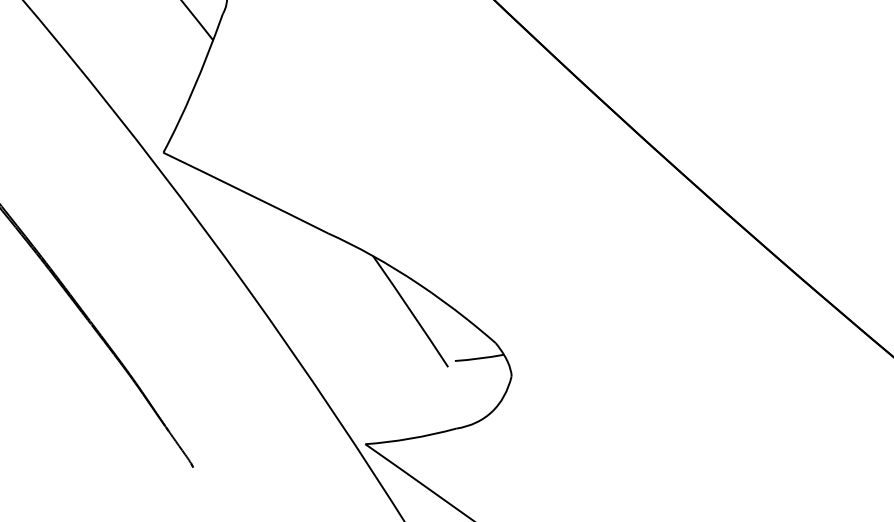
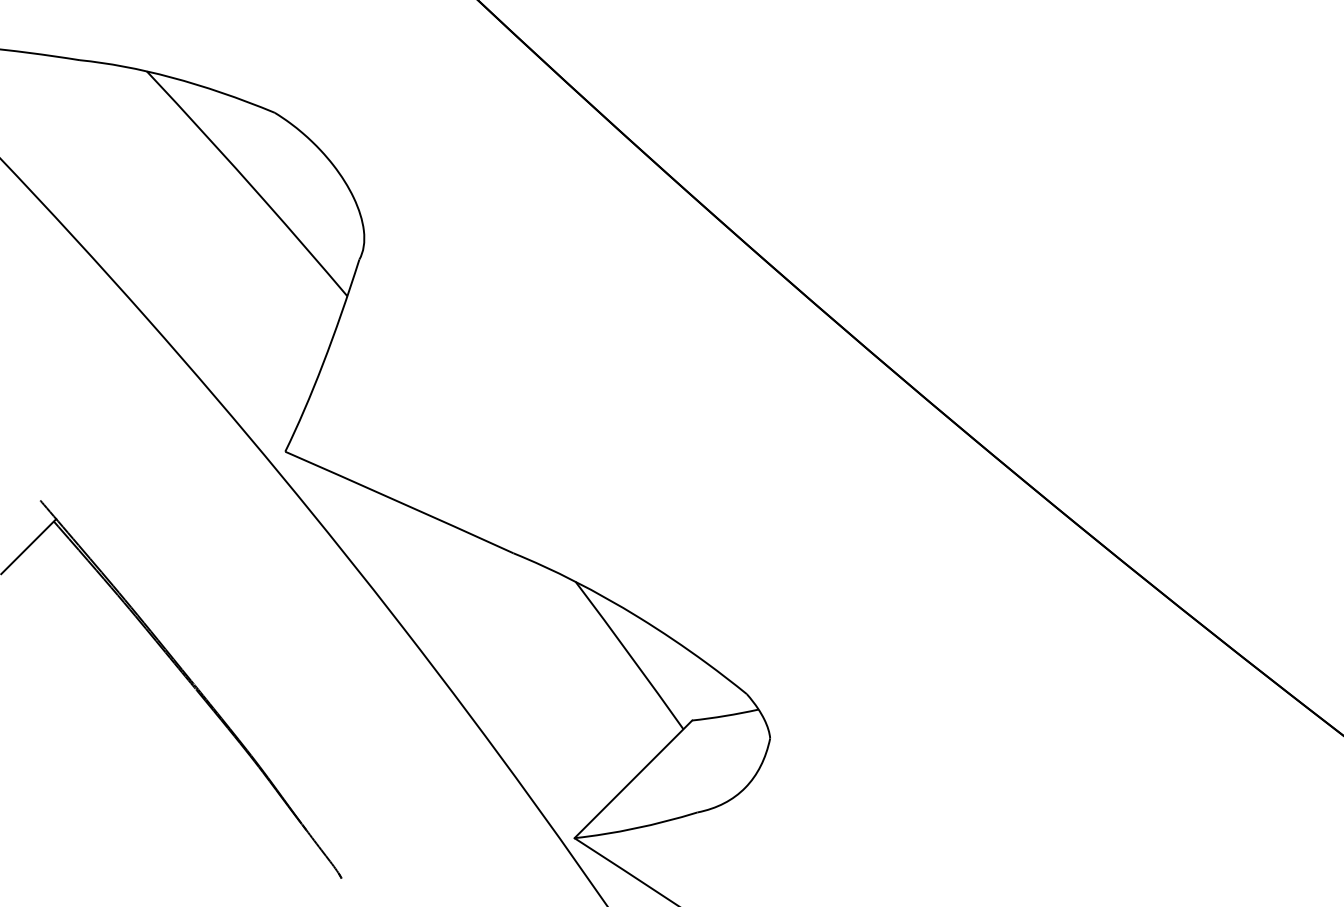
line: (410, 402) -> (633, 779), added

